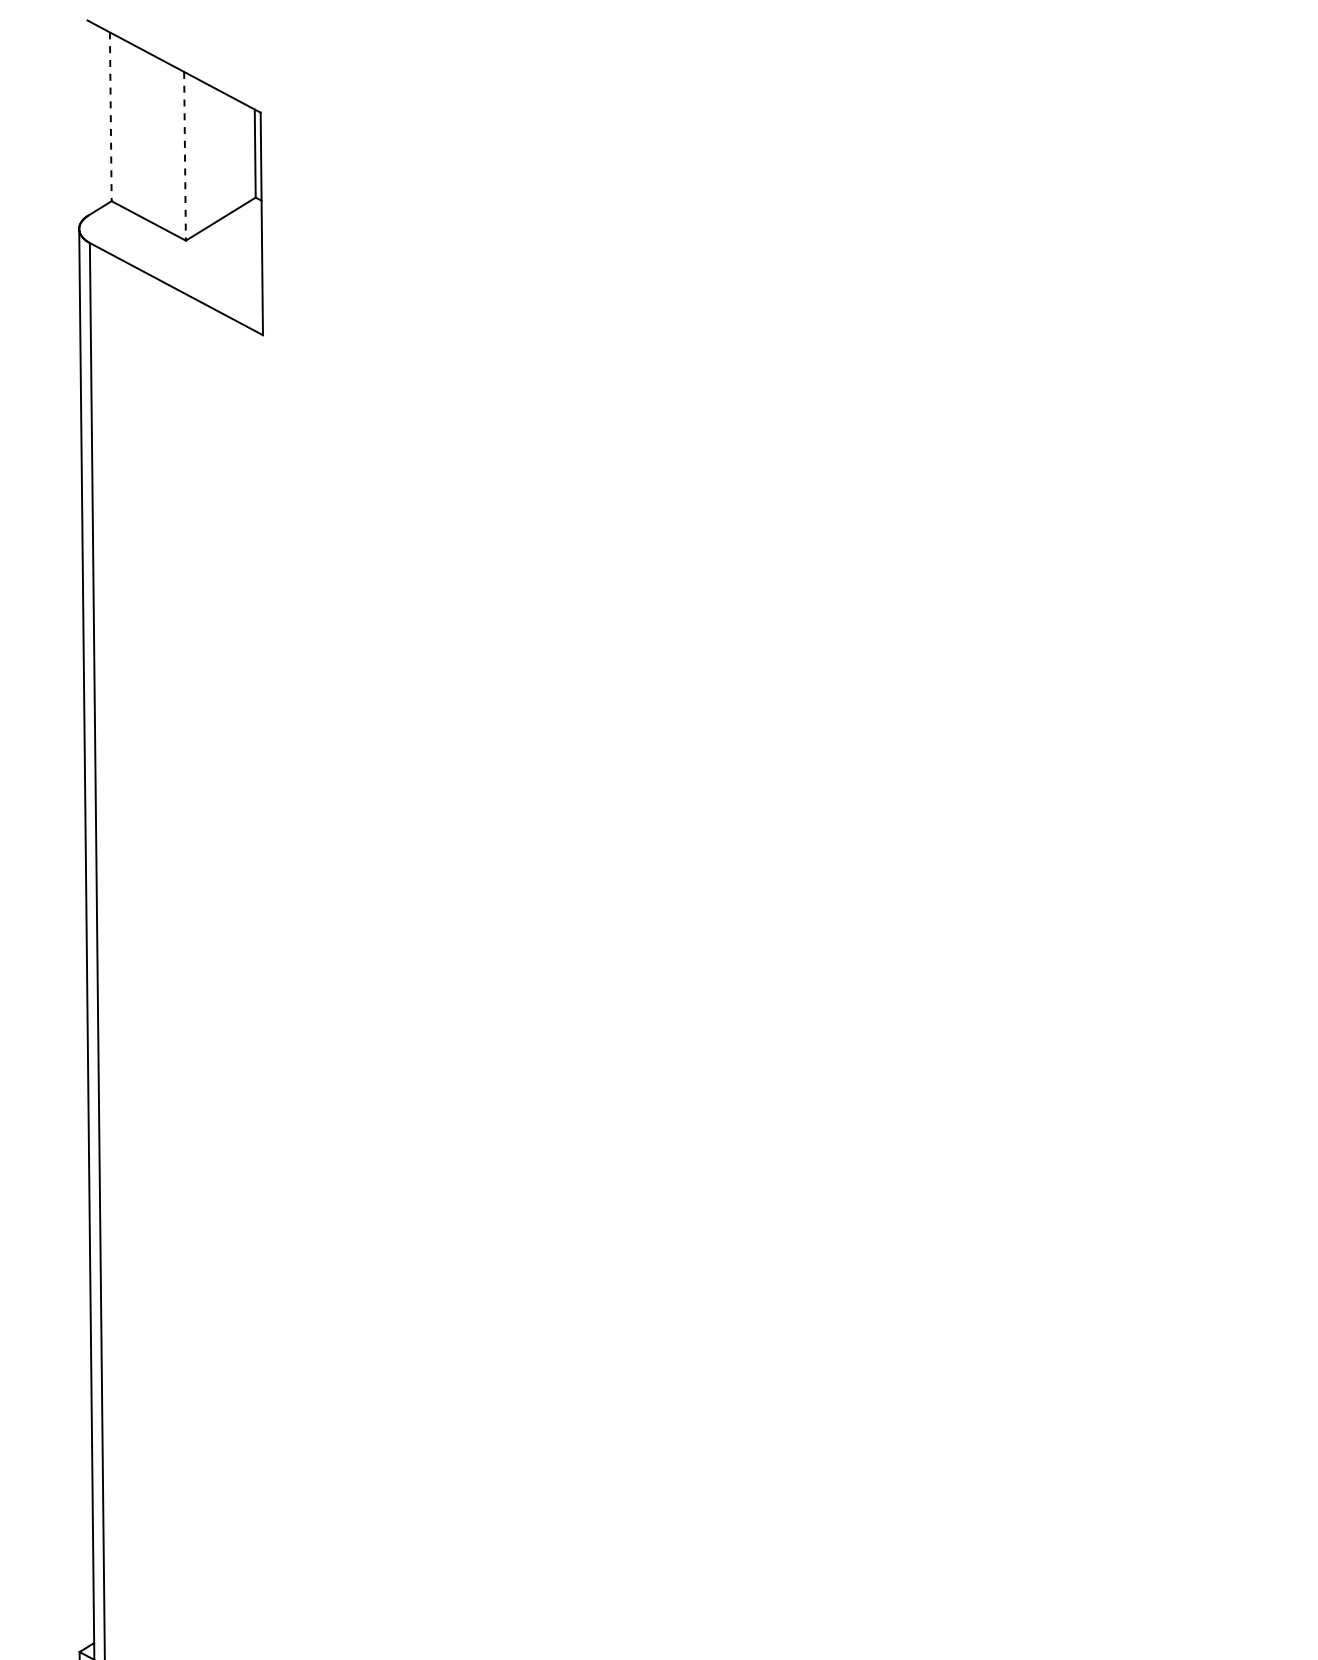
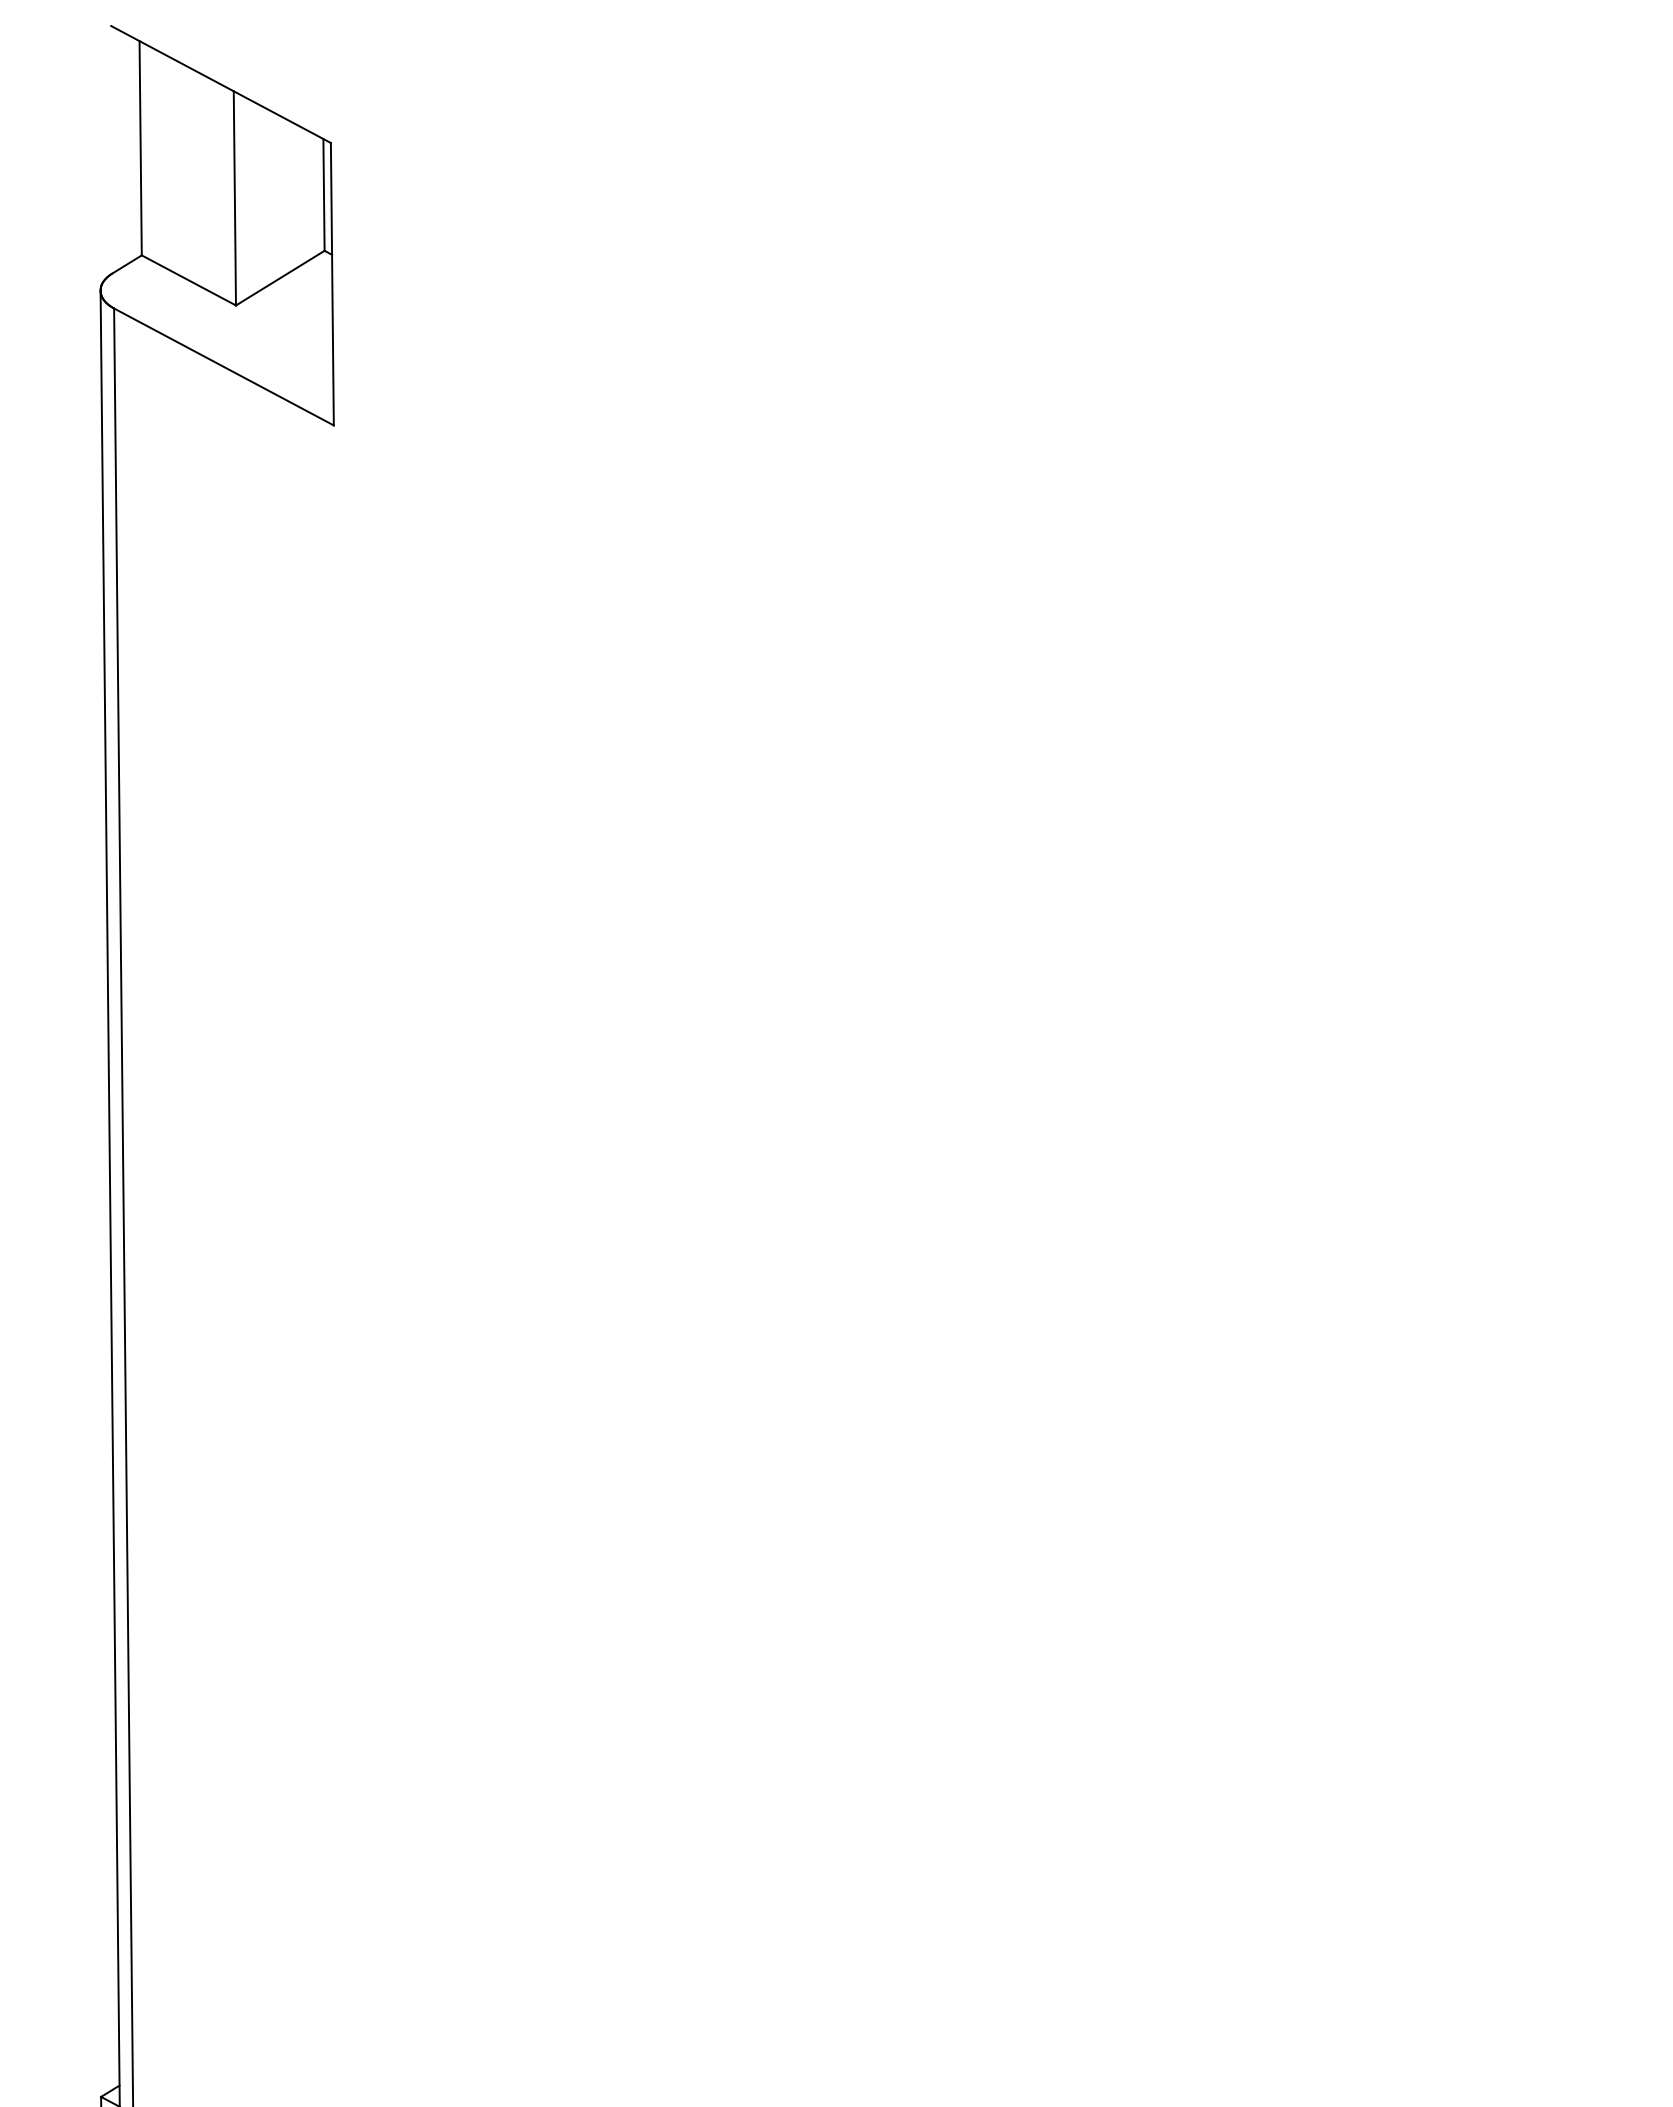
line: (110, 117) -> (140, 149), dashed -> solid
line: (185, 156) -> (235, 198), dashed -> solid

